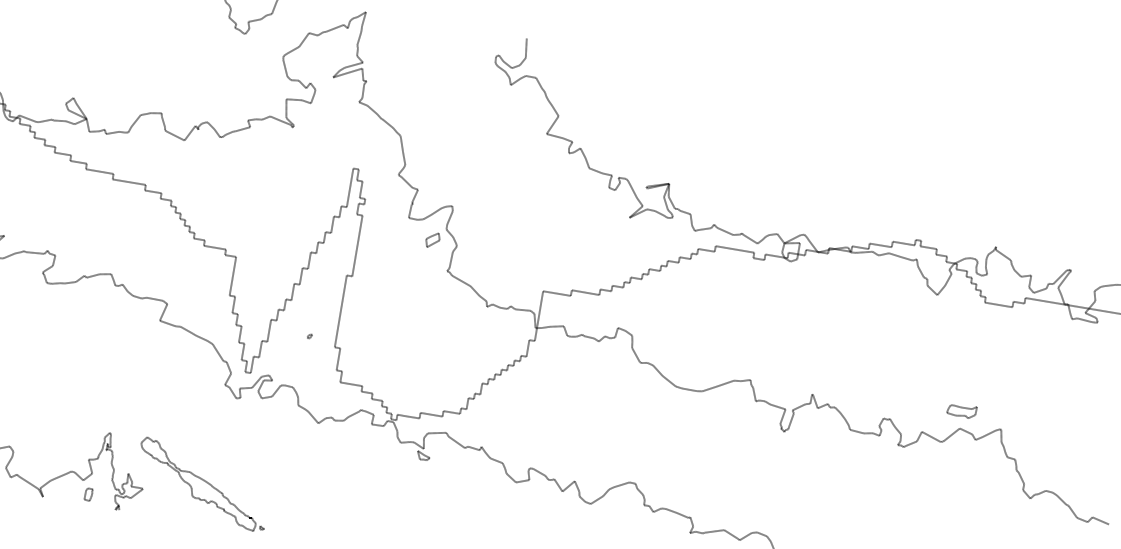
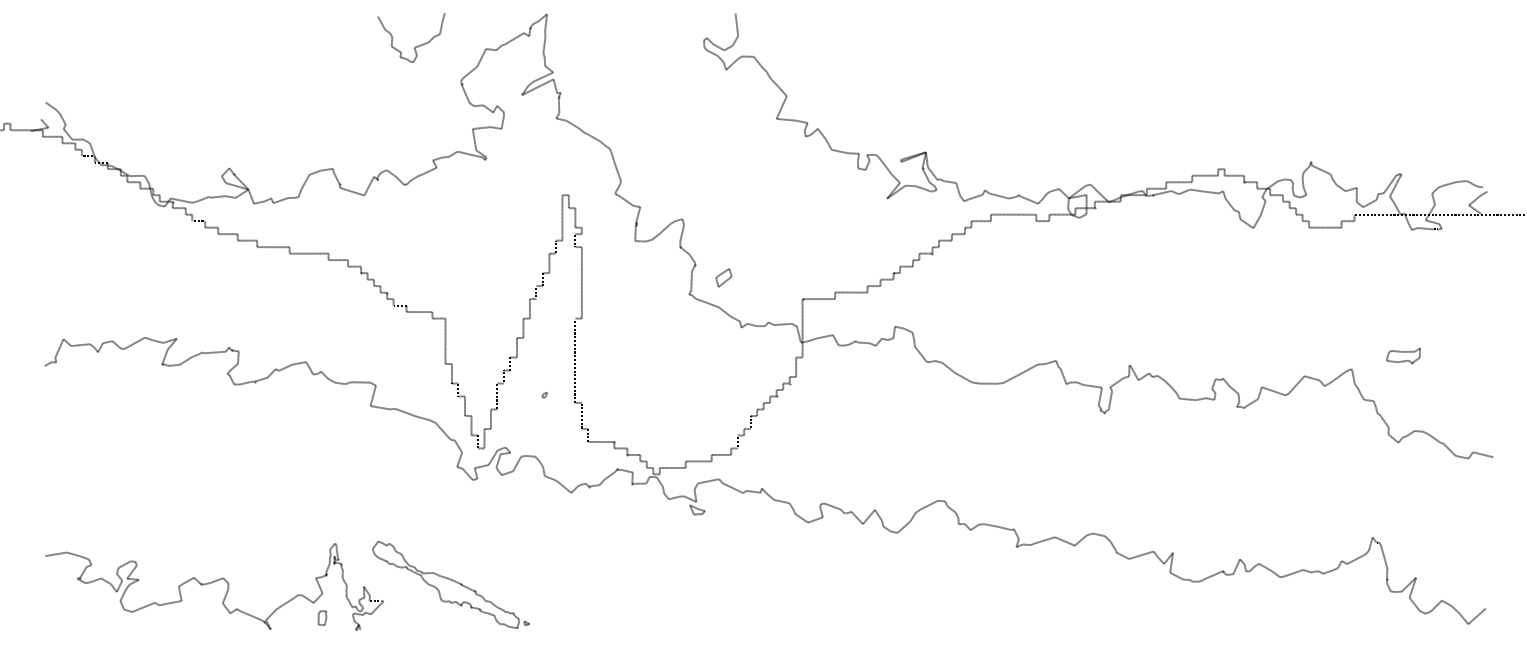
part: (432, 239) -> (723, 277), moved
part: (961, 410) -> (1403, 355), moved

